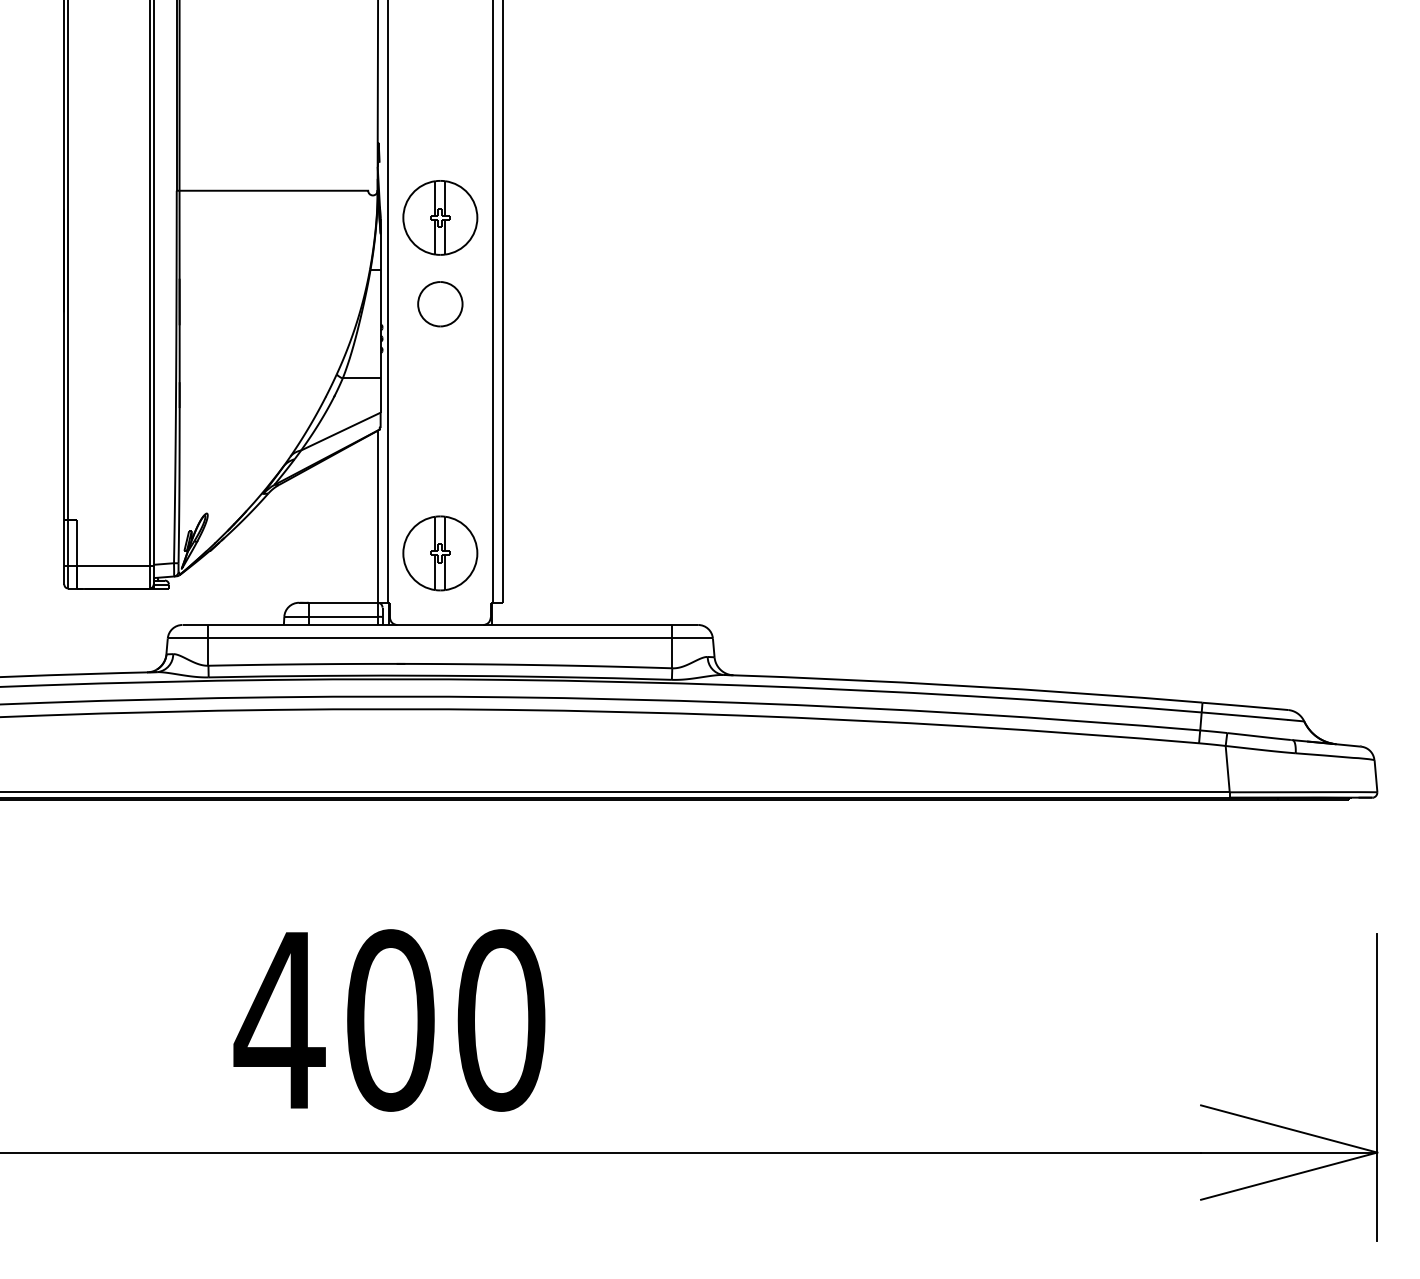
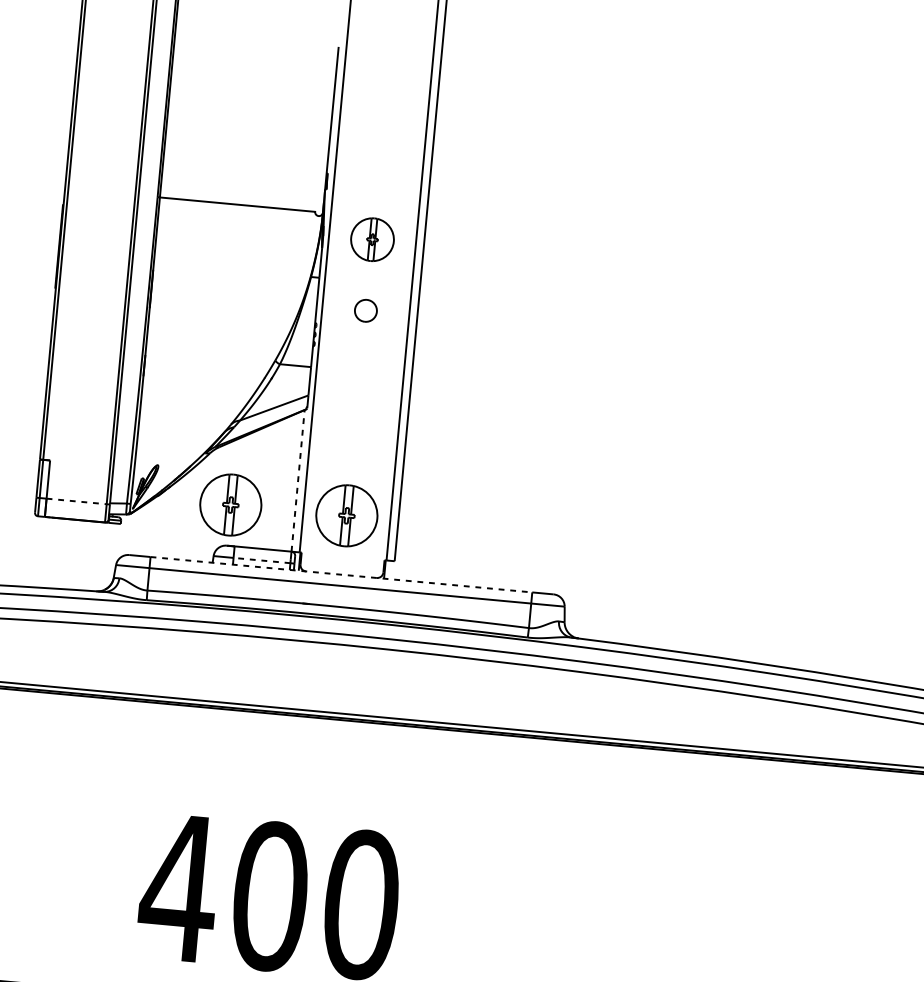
part: (440, 217) -> (372, 239), size x0.7
part: (440, 304) -> (366, 310), size x0.6
line: (377, 516) -> (297, 480), solid -> dashed
part: (299, 553) -> (230, 505), added
line: (113, 566) -> (76, 501), solid -> dashed
line: (343, 616) -> (262, 560), solid -> dashed
line: (440, 624) -> (341, 574), solid -> dashed

